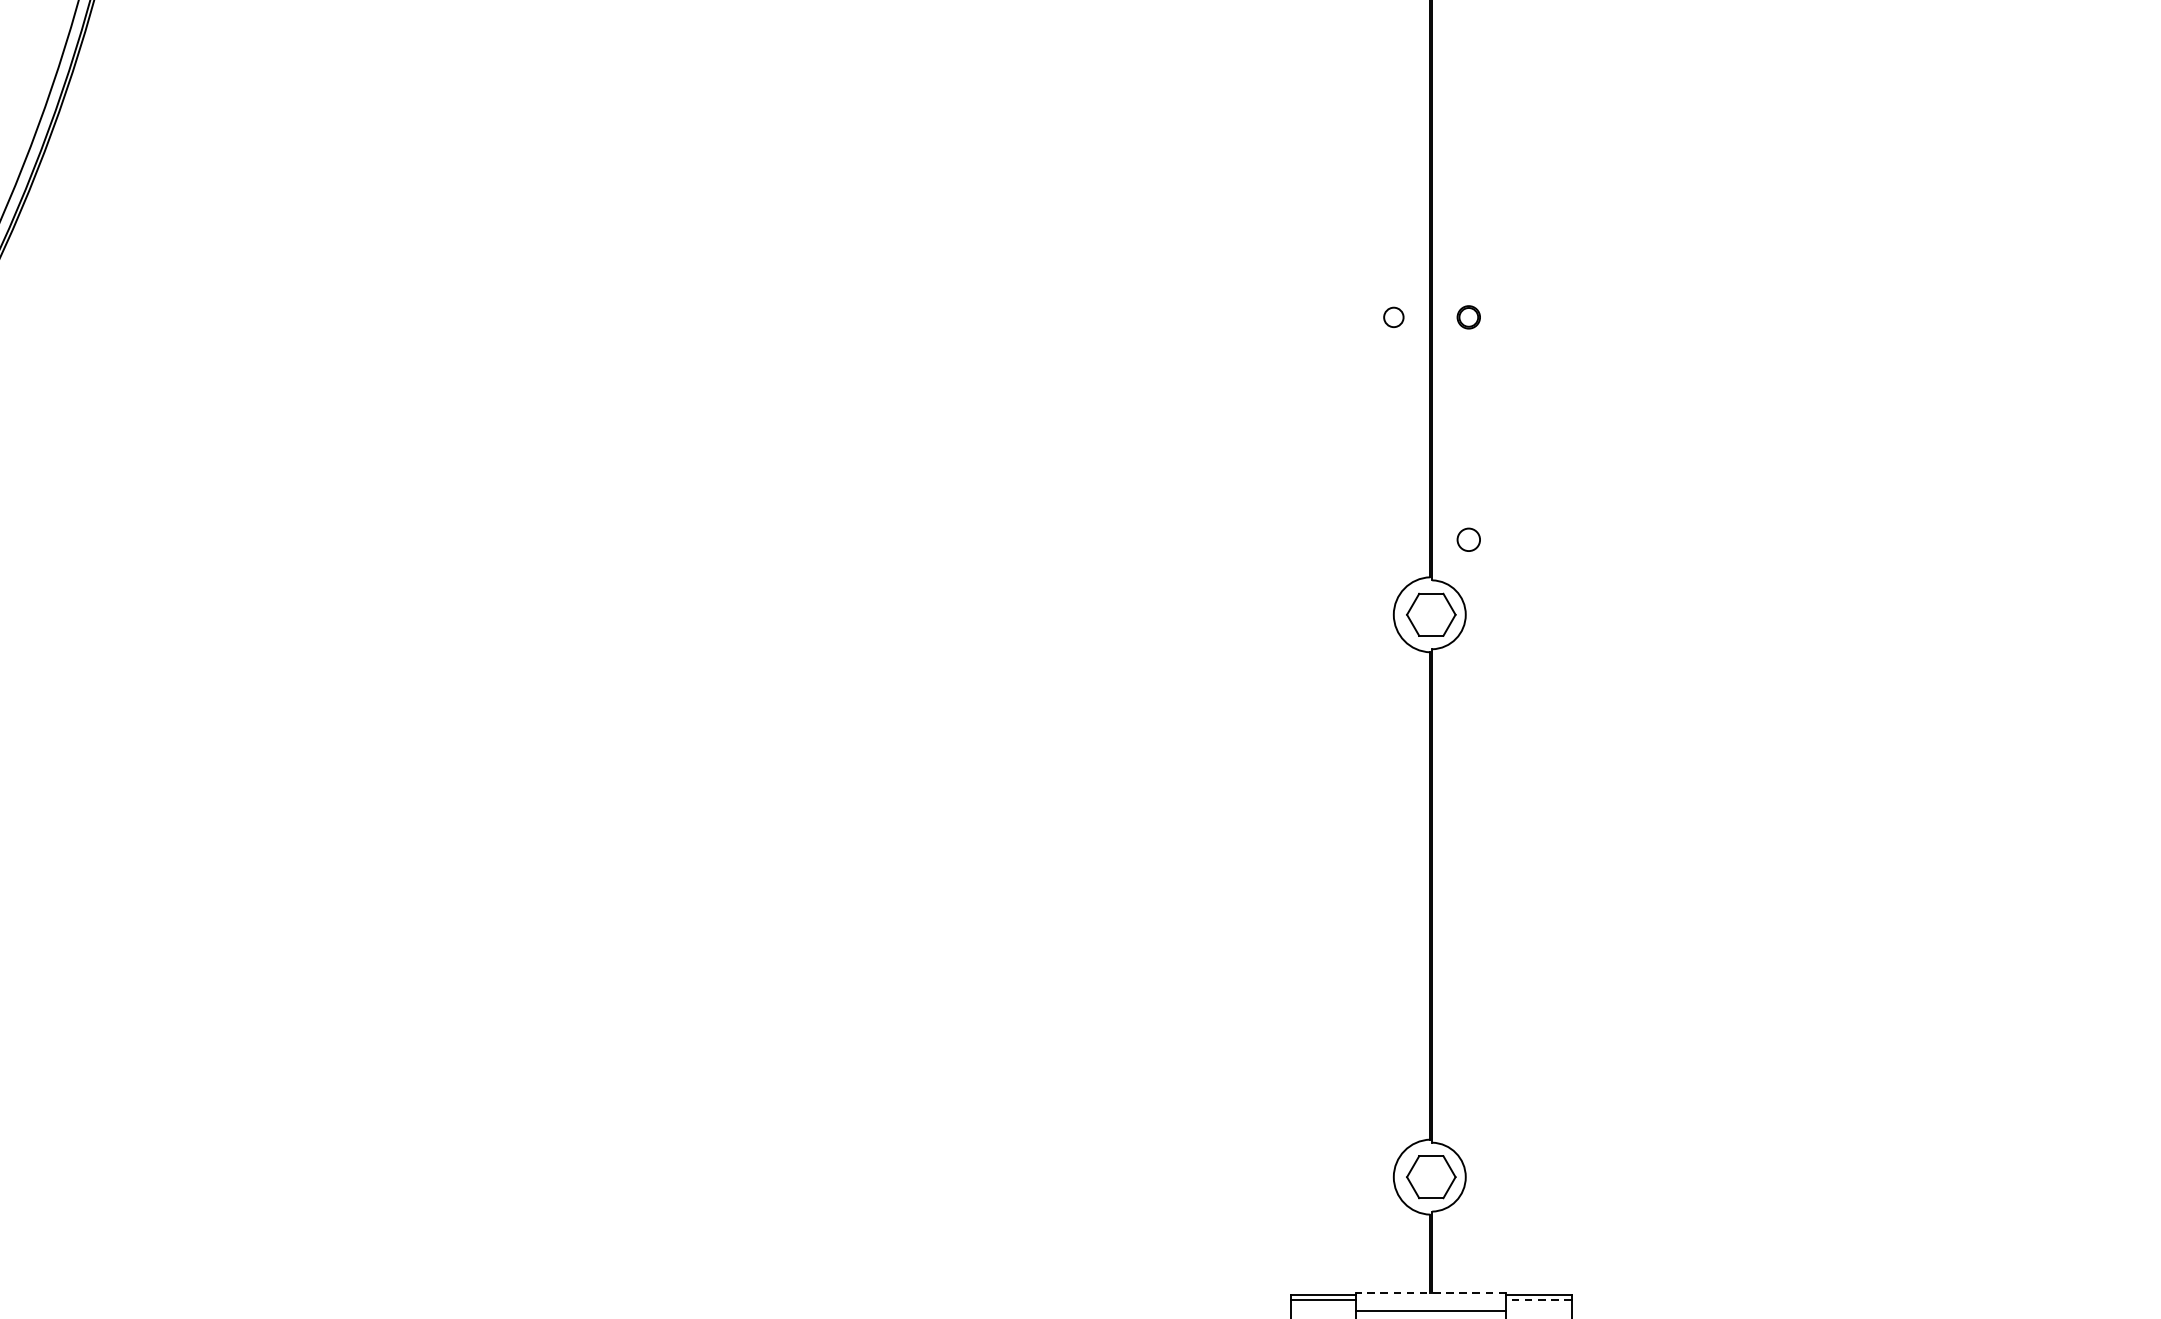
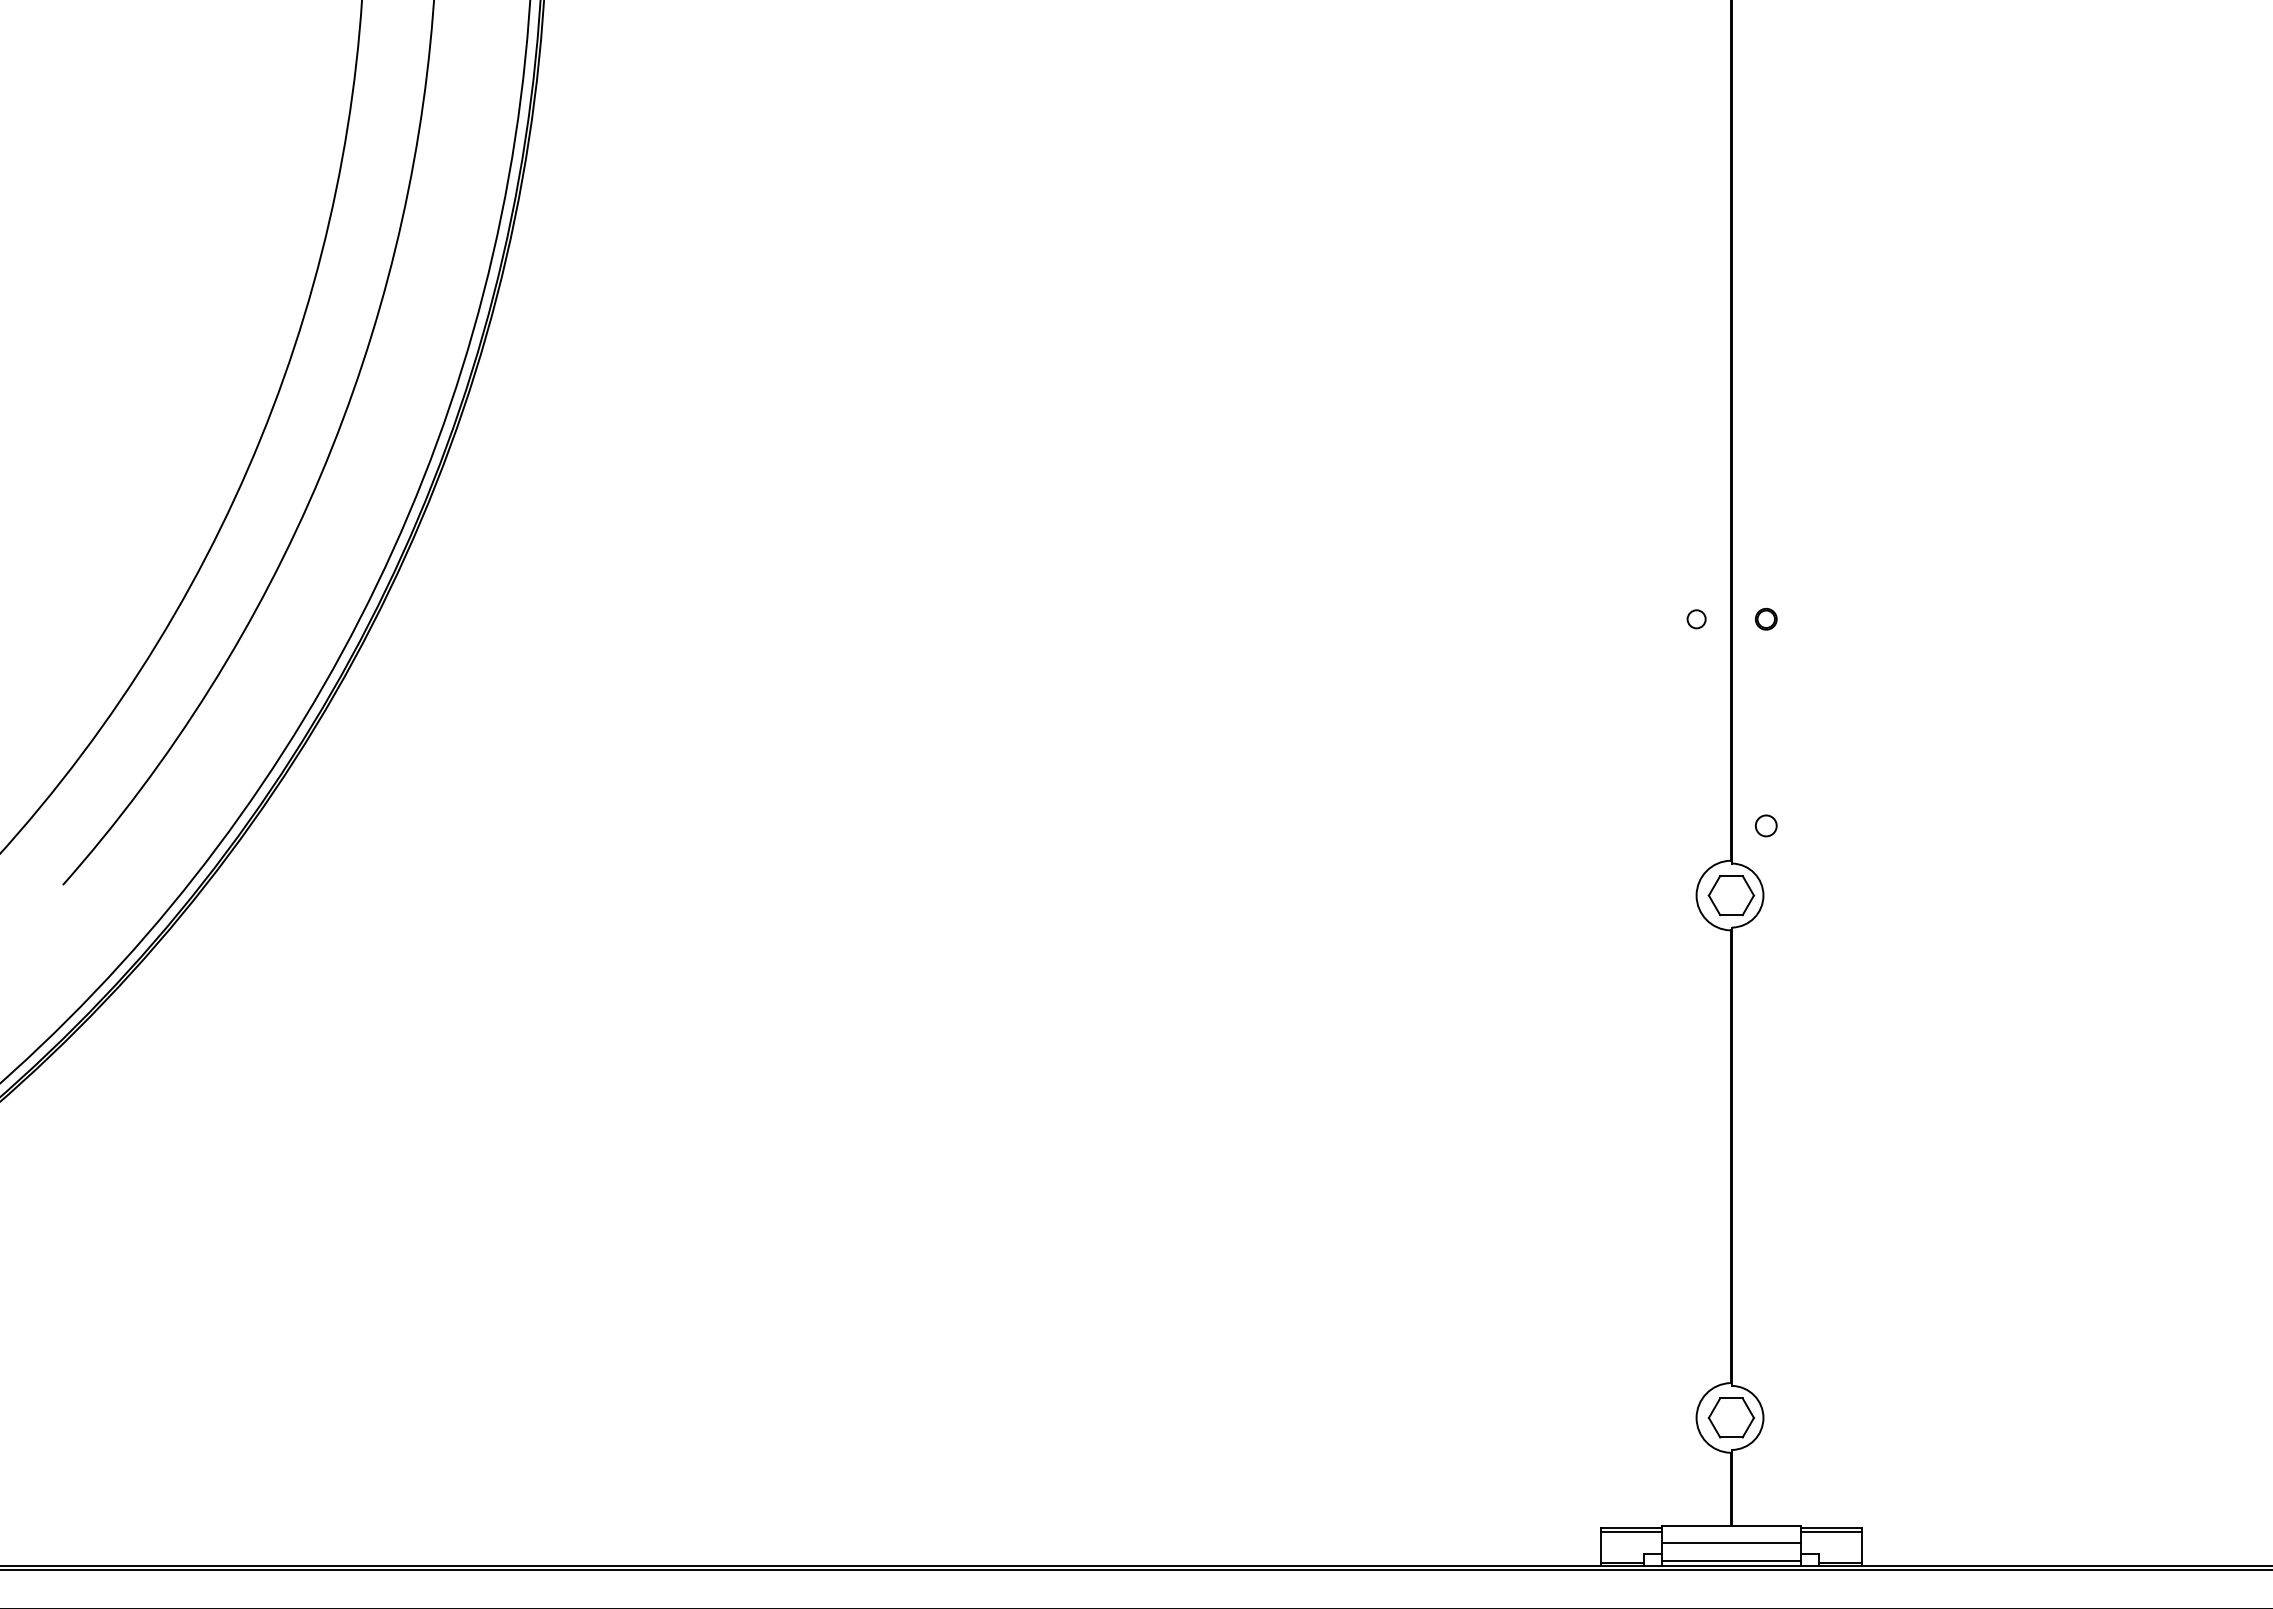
line: (1431, 1292) -> (1731, 1525), dashed -> solid
line: (1539, 1300) -> (1831, 1532), dashed -> solid

